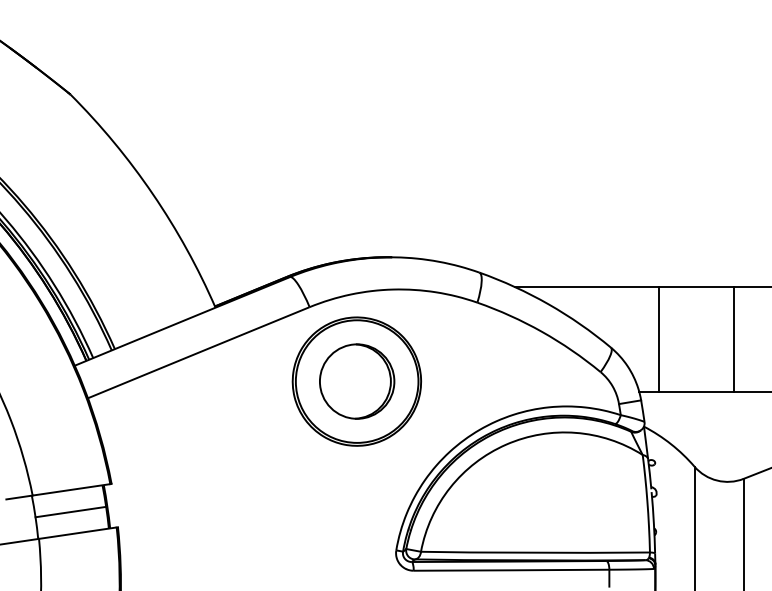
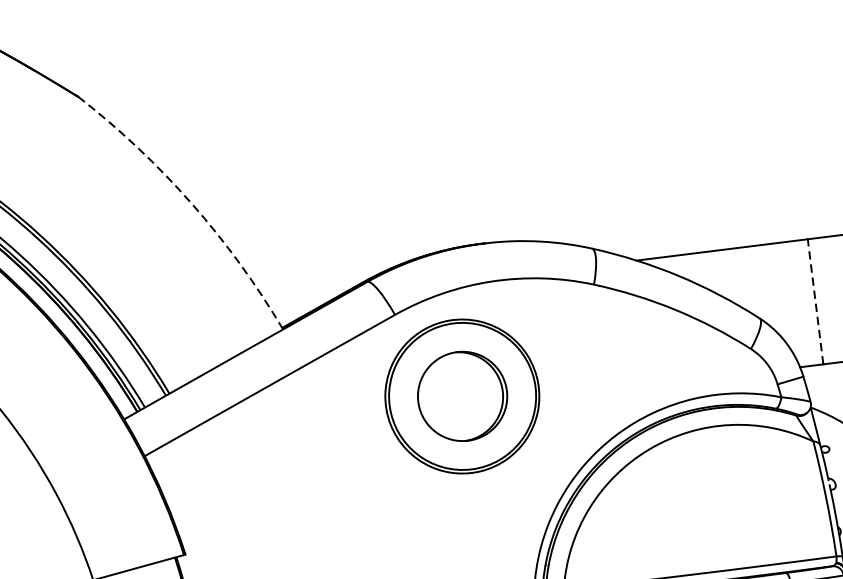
arc: (152, 194) -> (191, 204), solid -> dashed
line: (658, 339) -> (815, 301), solid -> dashed

